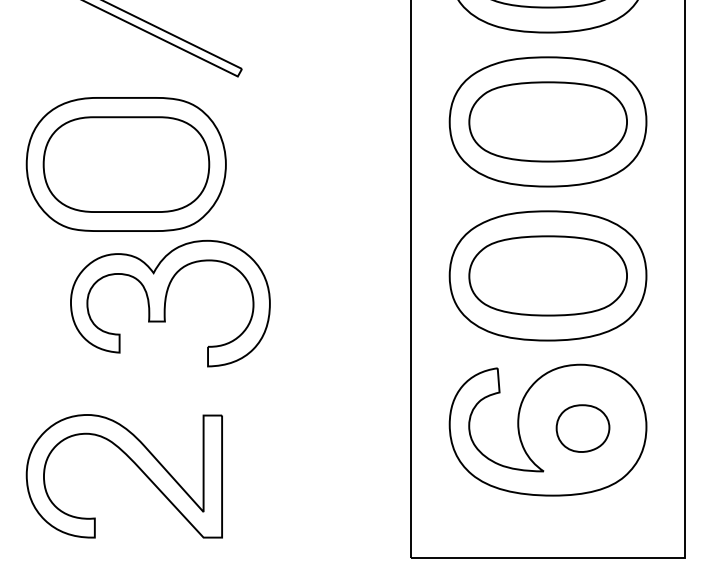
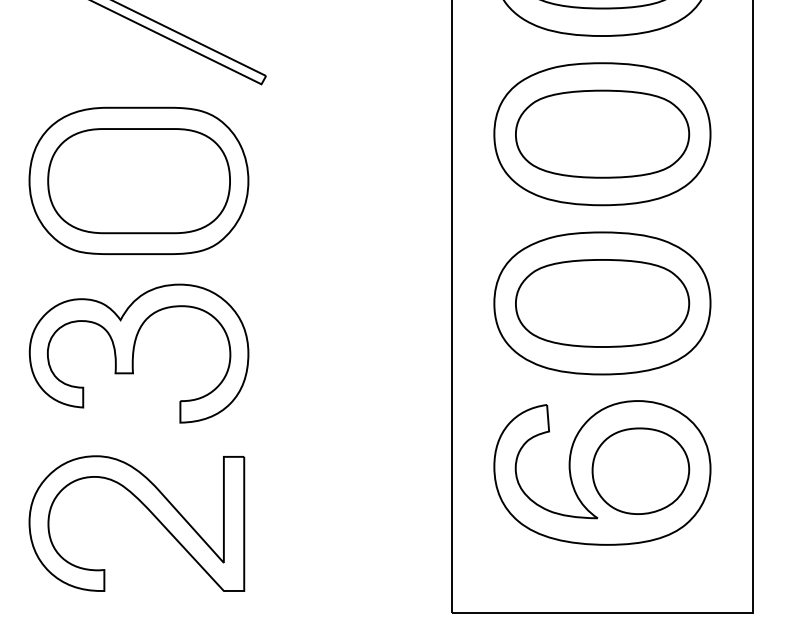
part: (170, 303) -> (139, 353), moved
part: (582, 428) -> (640, 471), size x1.67

